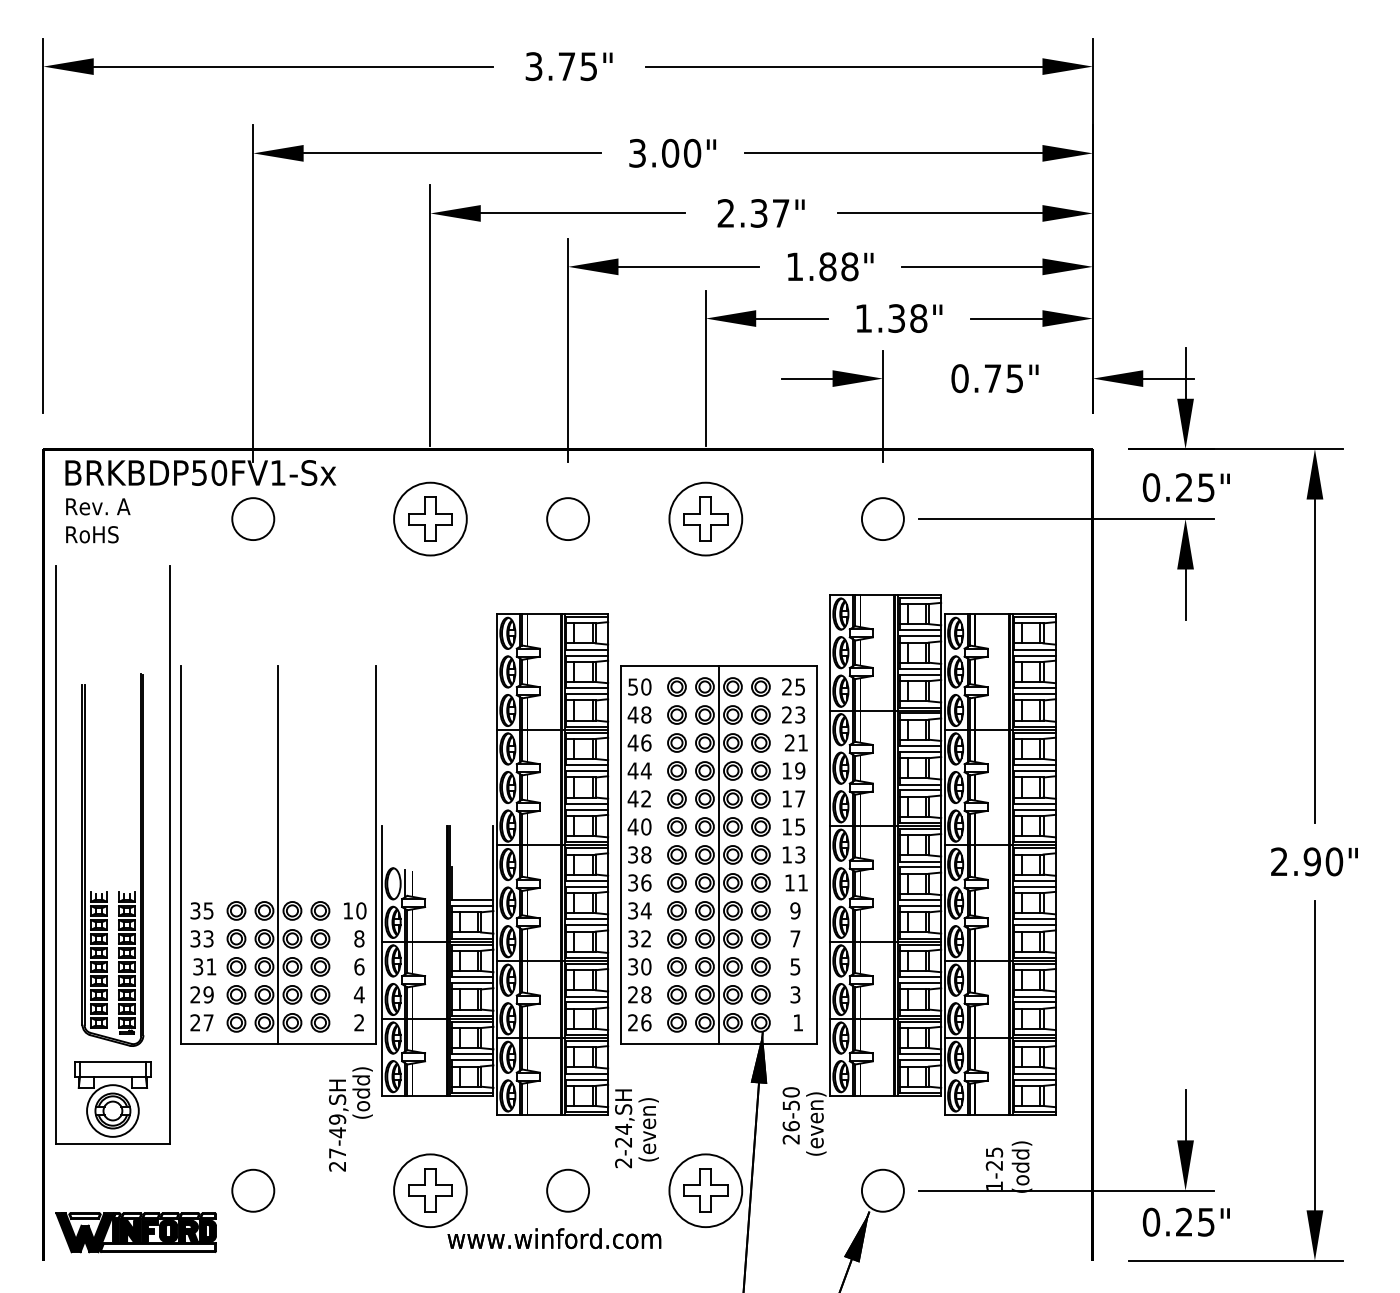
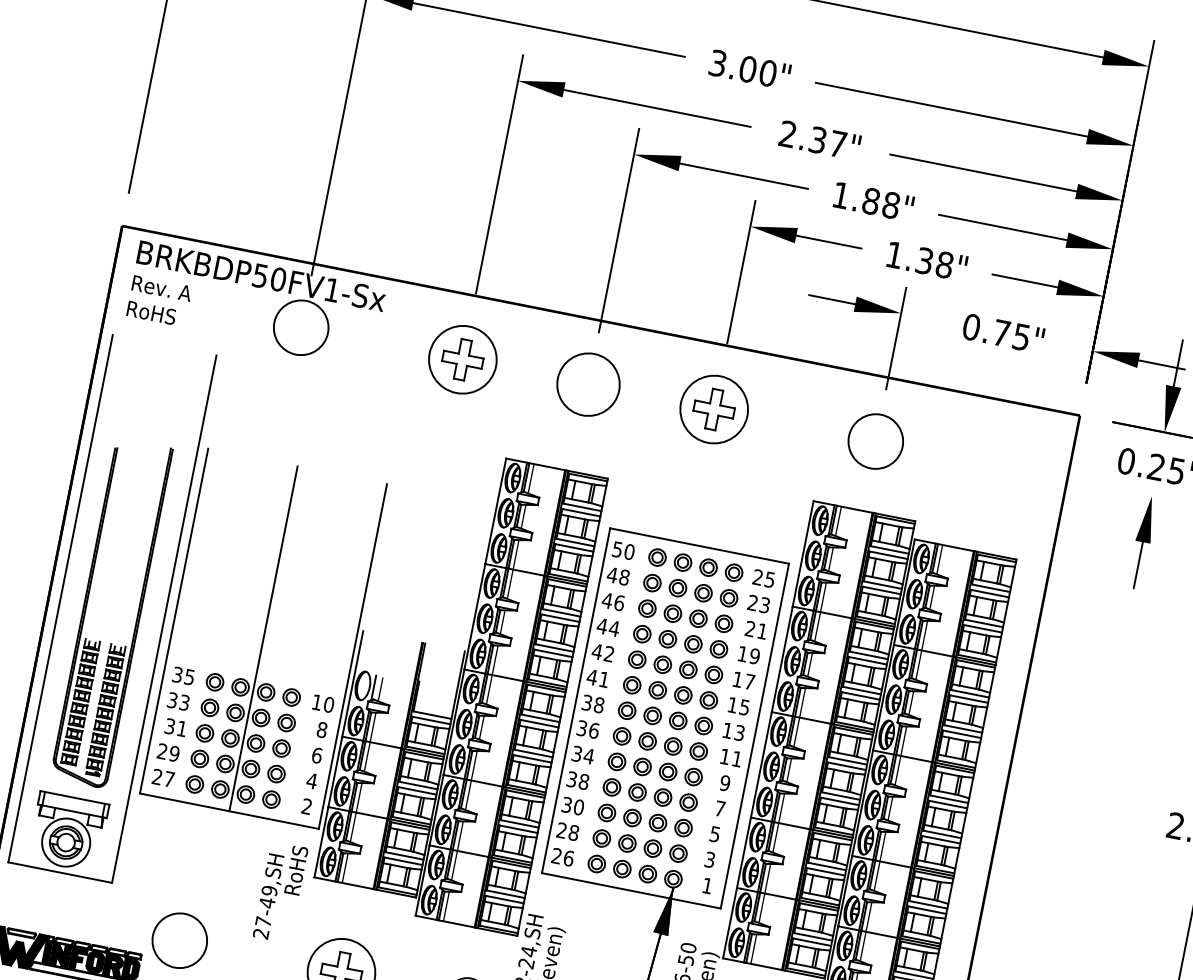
circle: (253, 519) -> (301, 328), size x1.4
circle: (568, 519) -> (588, 385), size x1.6
circle: (882, 519) -> (875, 441), size x1.4
line: (1066, 519) -> (1043, 475), removed
text: (646, 826) -> (604, 679), 40 -> 41
line: (718, 854) -> (665, 717), removed
text: (646, 938) -> (584, 781), 32 -> 38
text: (362, 1092) -> (297, 870), (odd) -> RoHS
circle: (253, 1190) -> (180, 940), size x1.4

